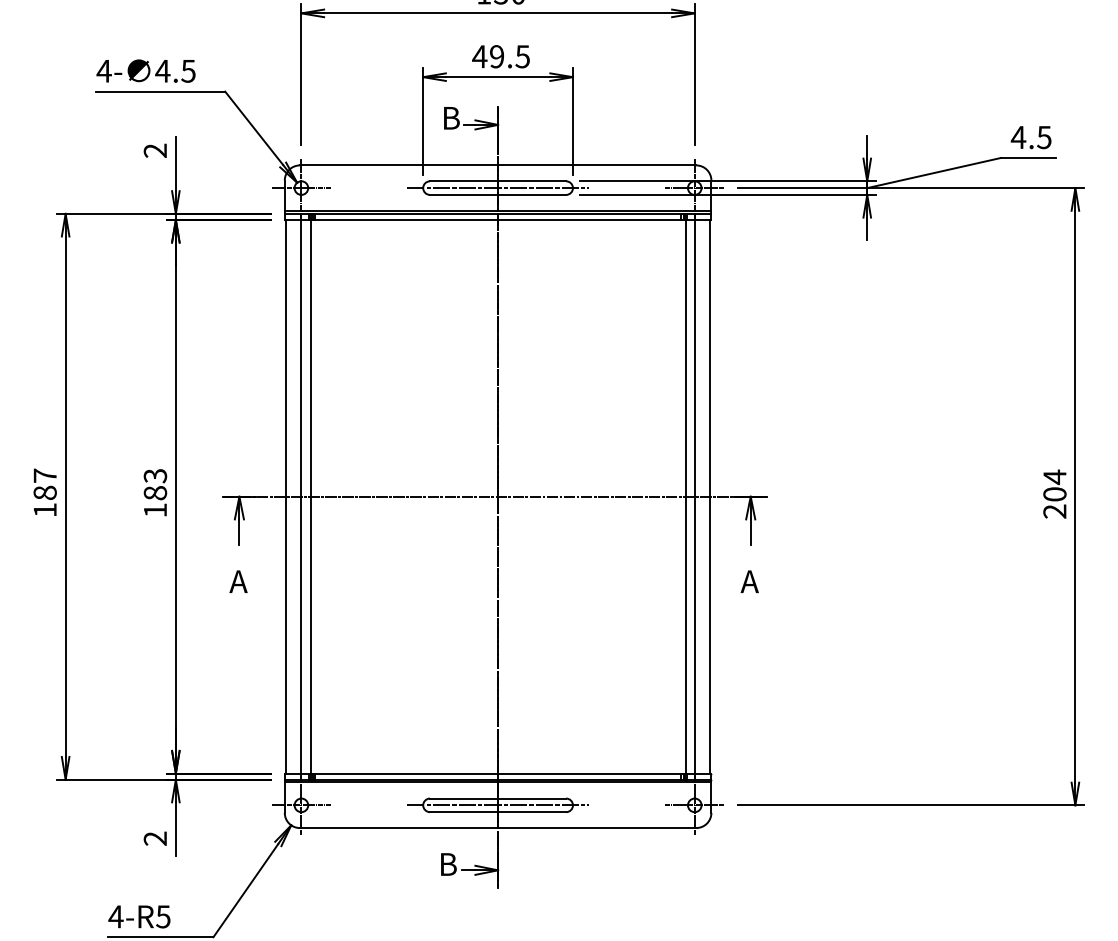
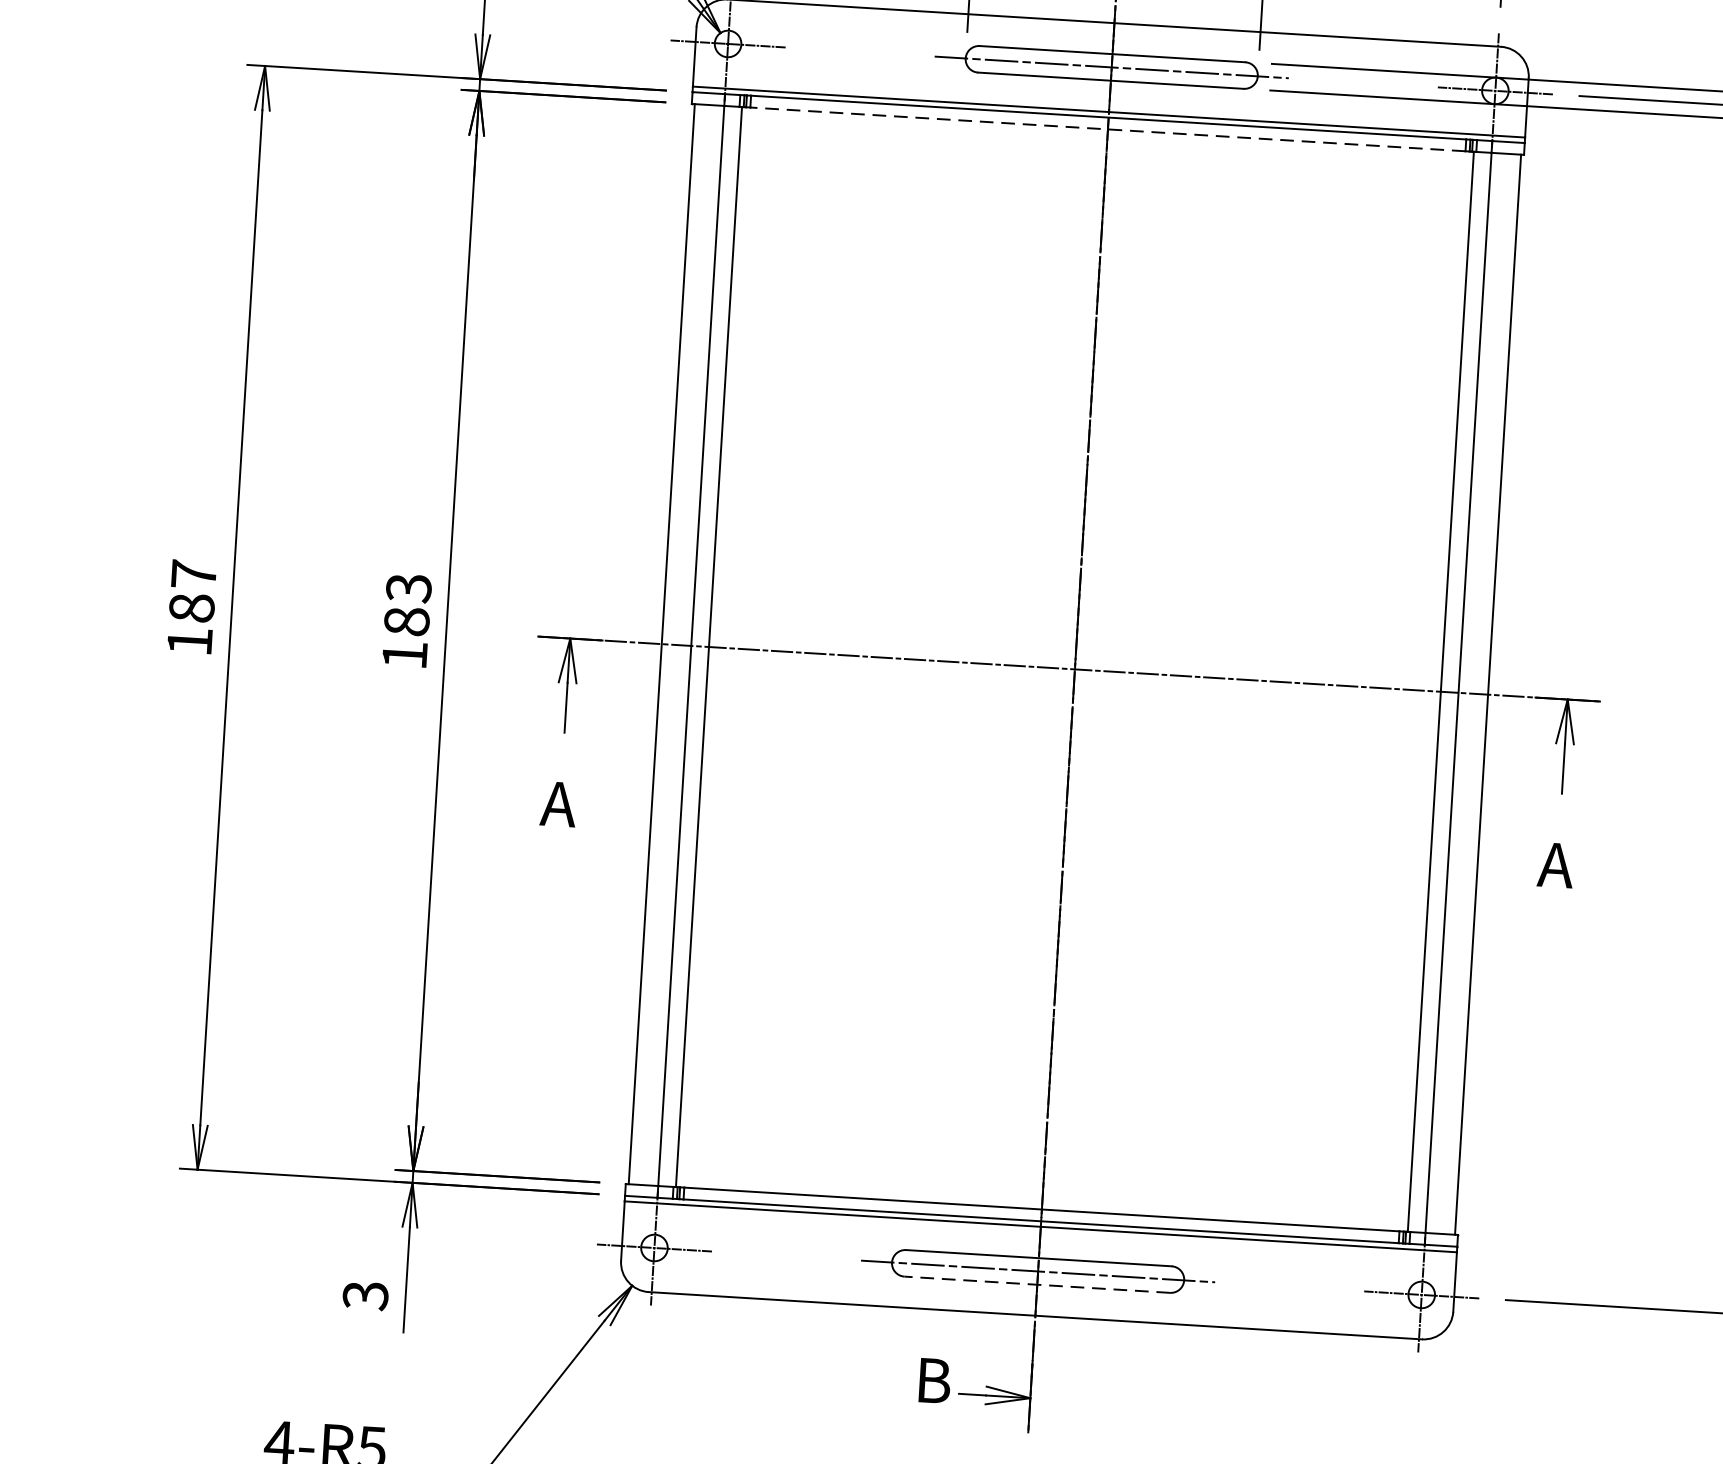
line: (497, 219) -> (1106, 128), solid -> dashed
line: (497, 812) -> (1036, 1285), solid -> dashed
text: (155, 838) -> (365, 1295), 2 -> 3

